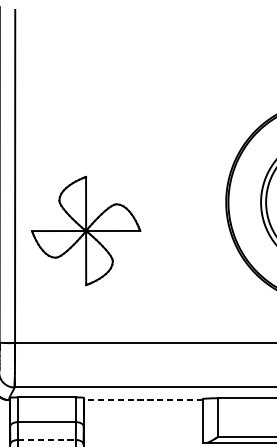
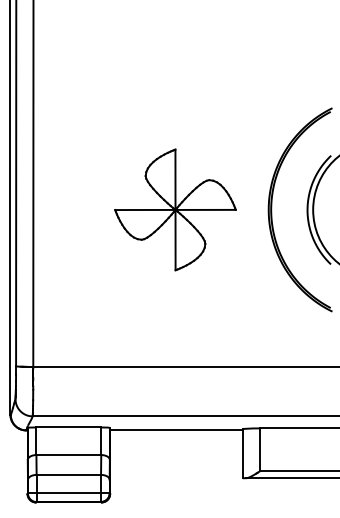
part: (86, 230) -> (175, 209), moved
line: (142, 400) -> (175, 430), dashed -> solid
line: (47, 439) -> (69, 474), dashed -> solid

